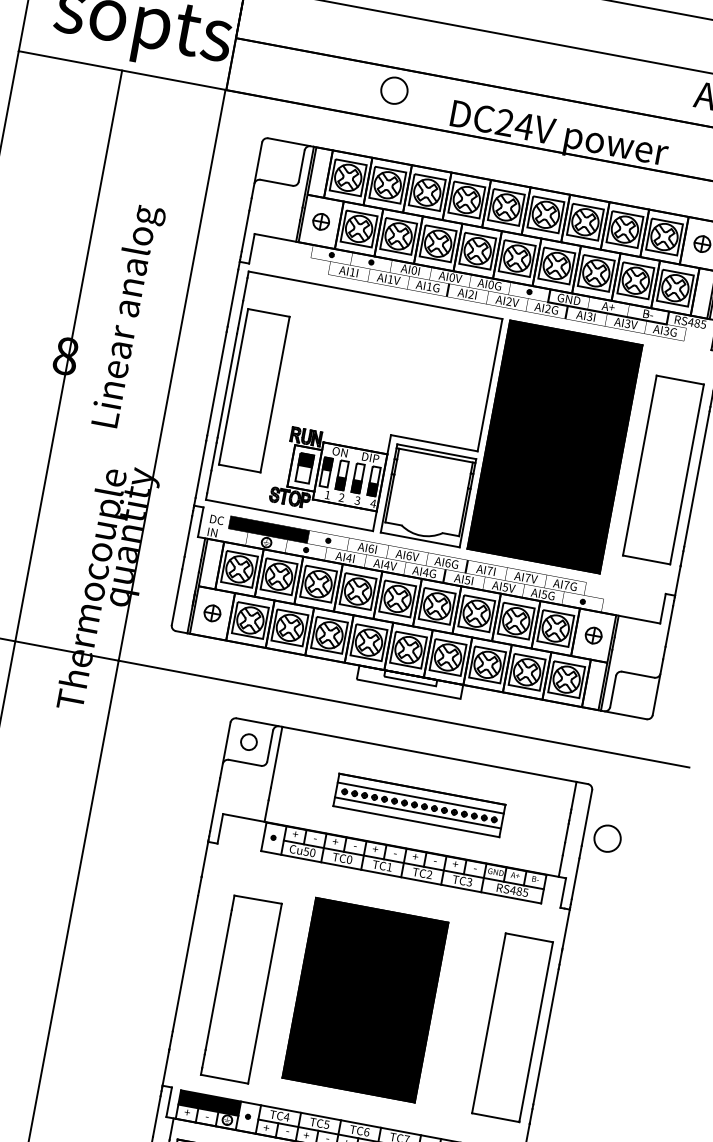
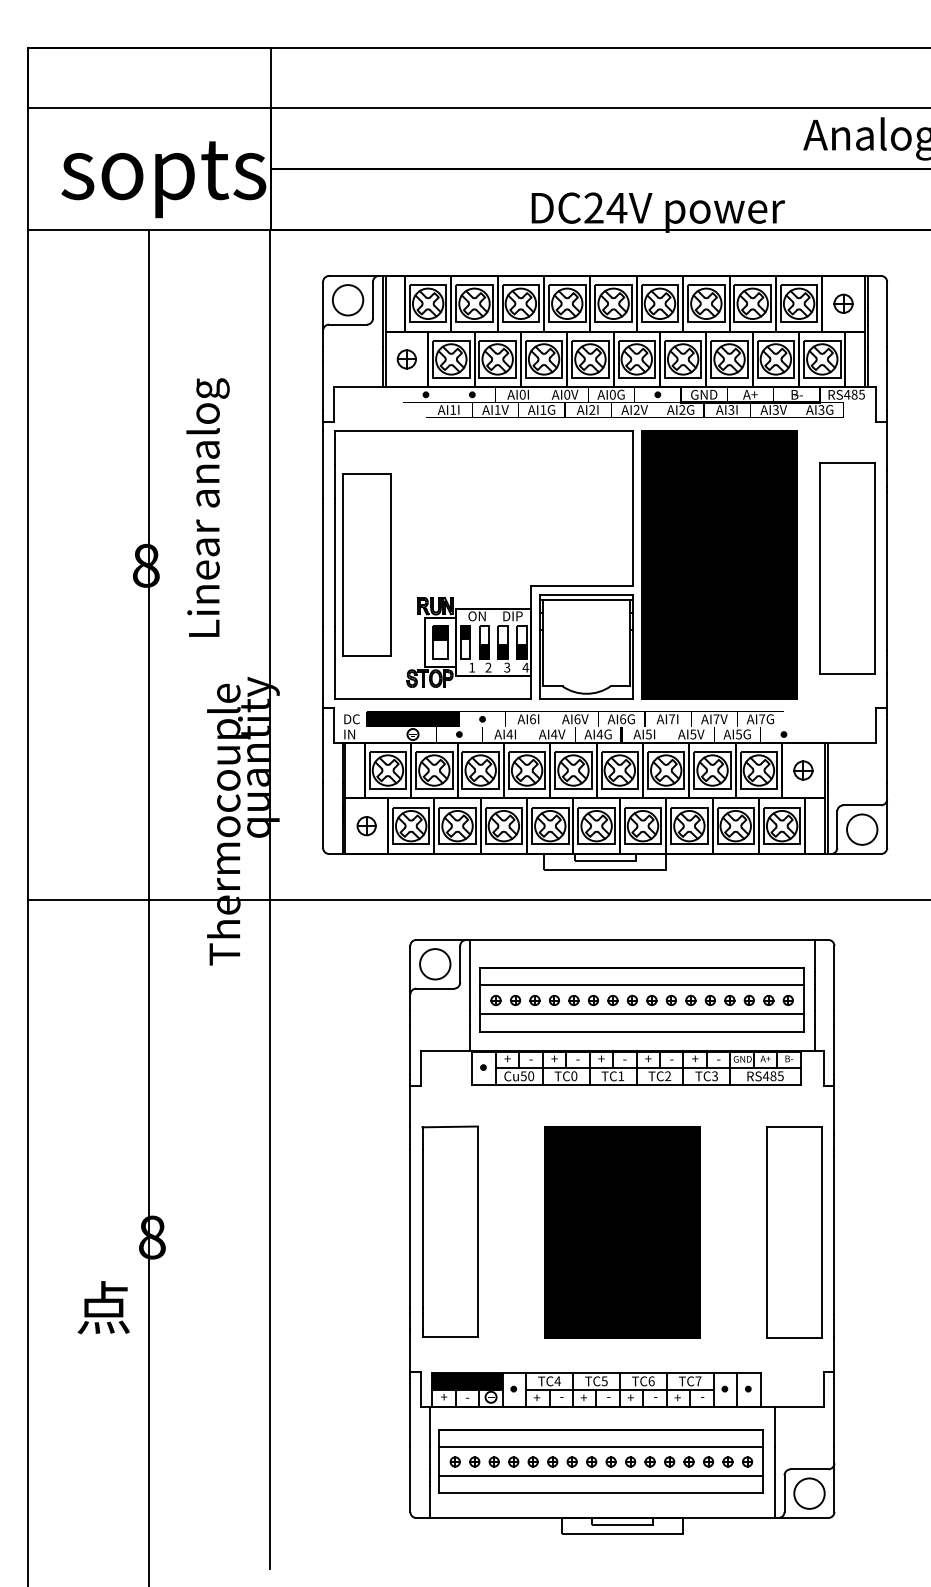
circle: (394, 90) -> (348, 300), moved
circle: (249, 742) -> (435, 964), size x1.67
part: (419, 805) -> (641, 999), size x1.67
circle: (607, 838) -> (862, 829), moved
part: (240, 988) -> (449, 1231), moved

